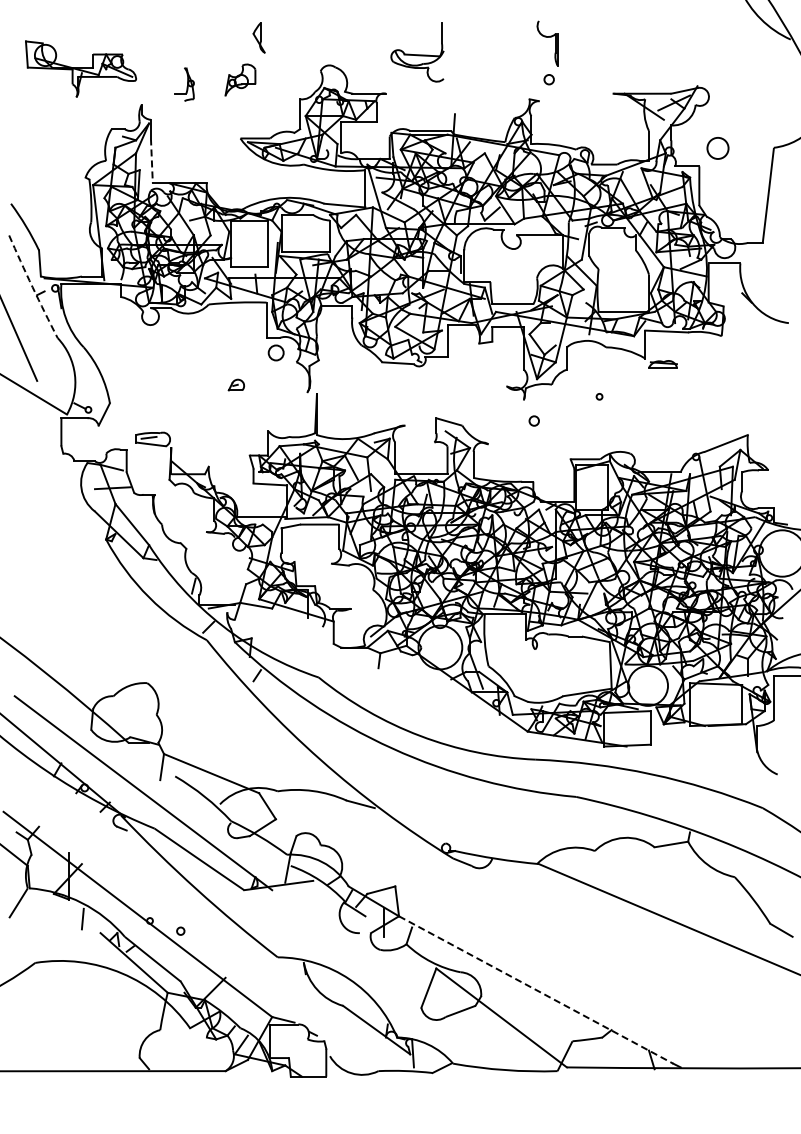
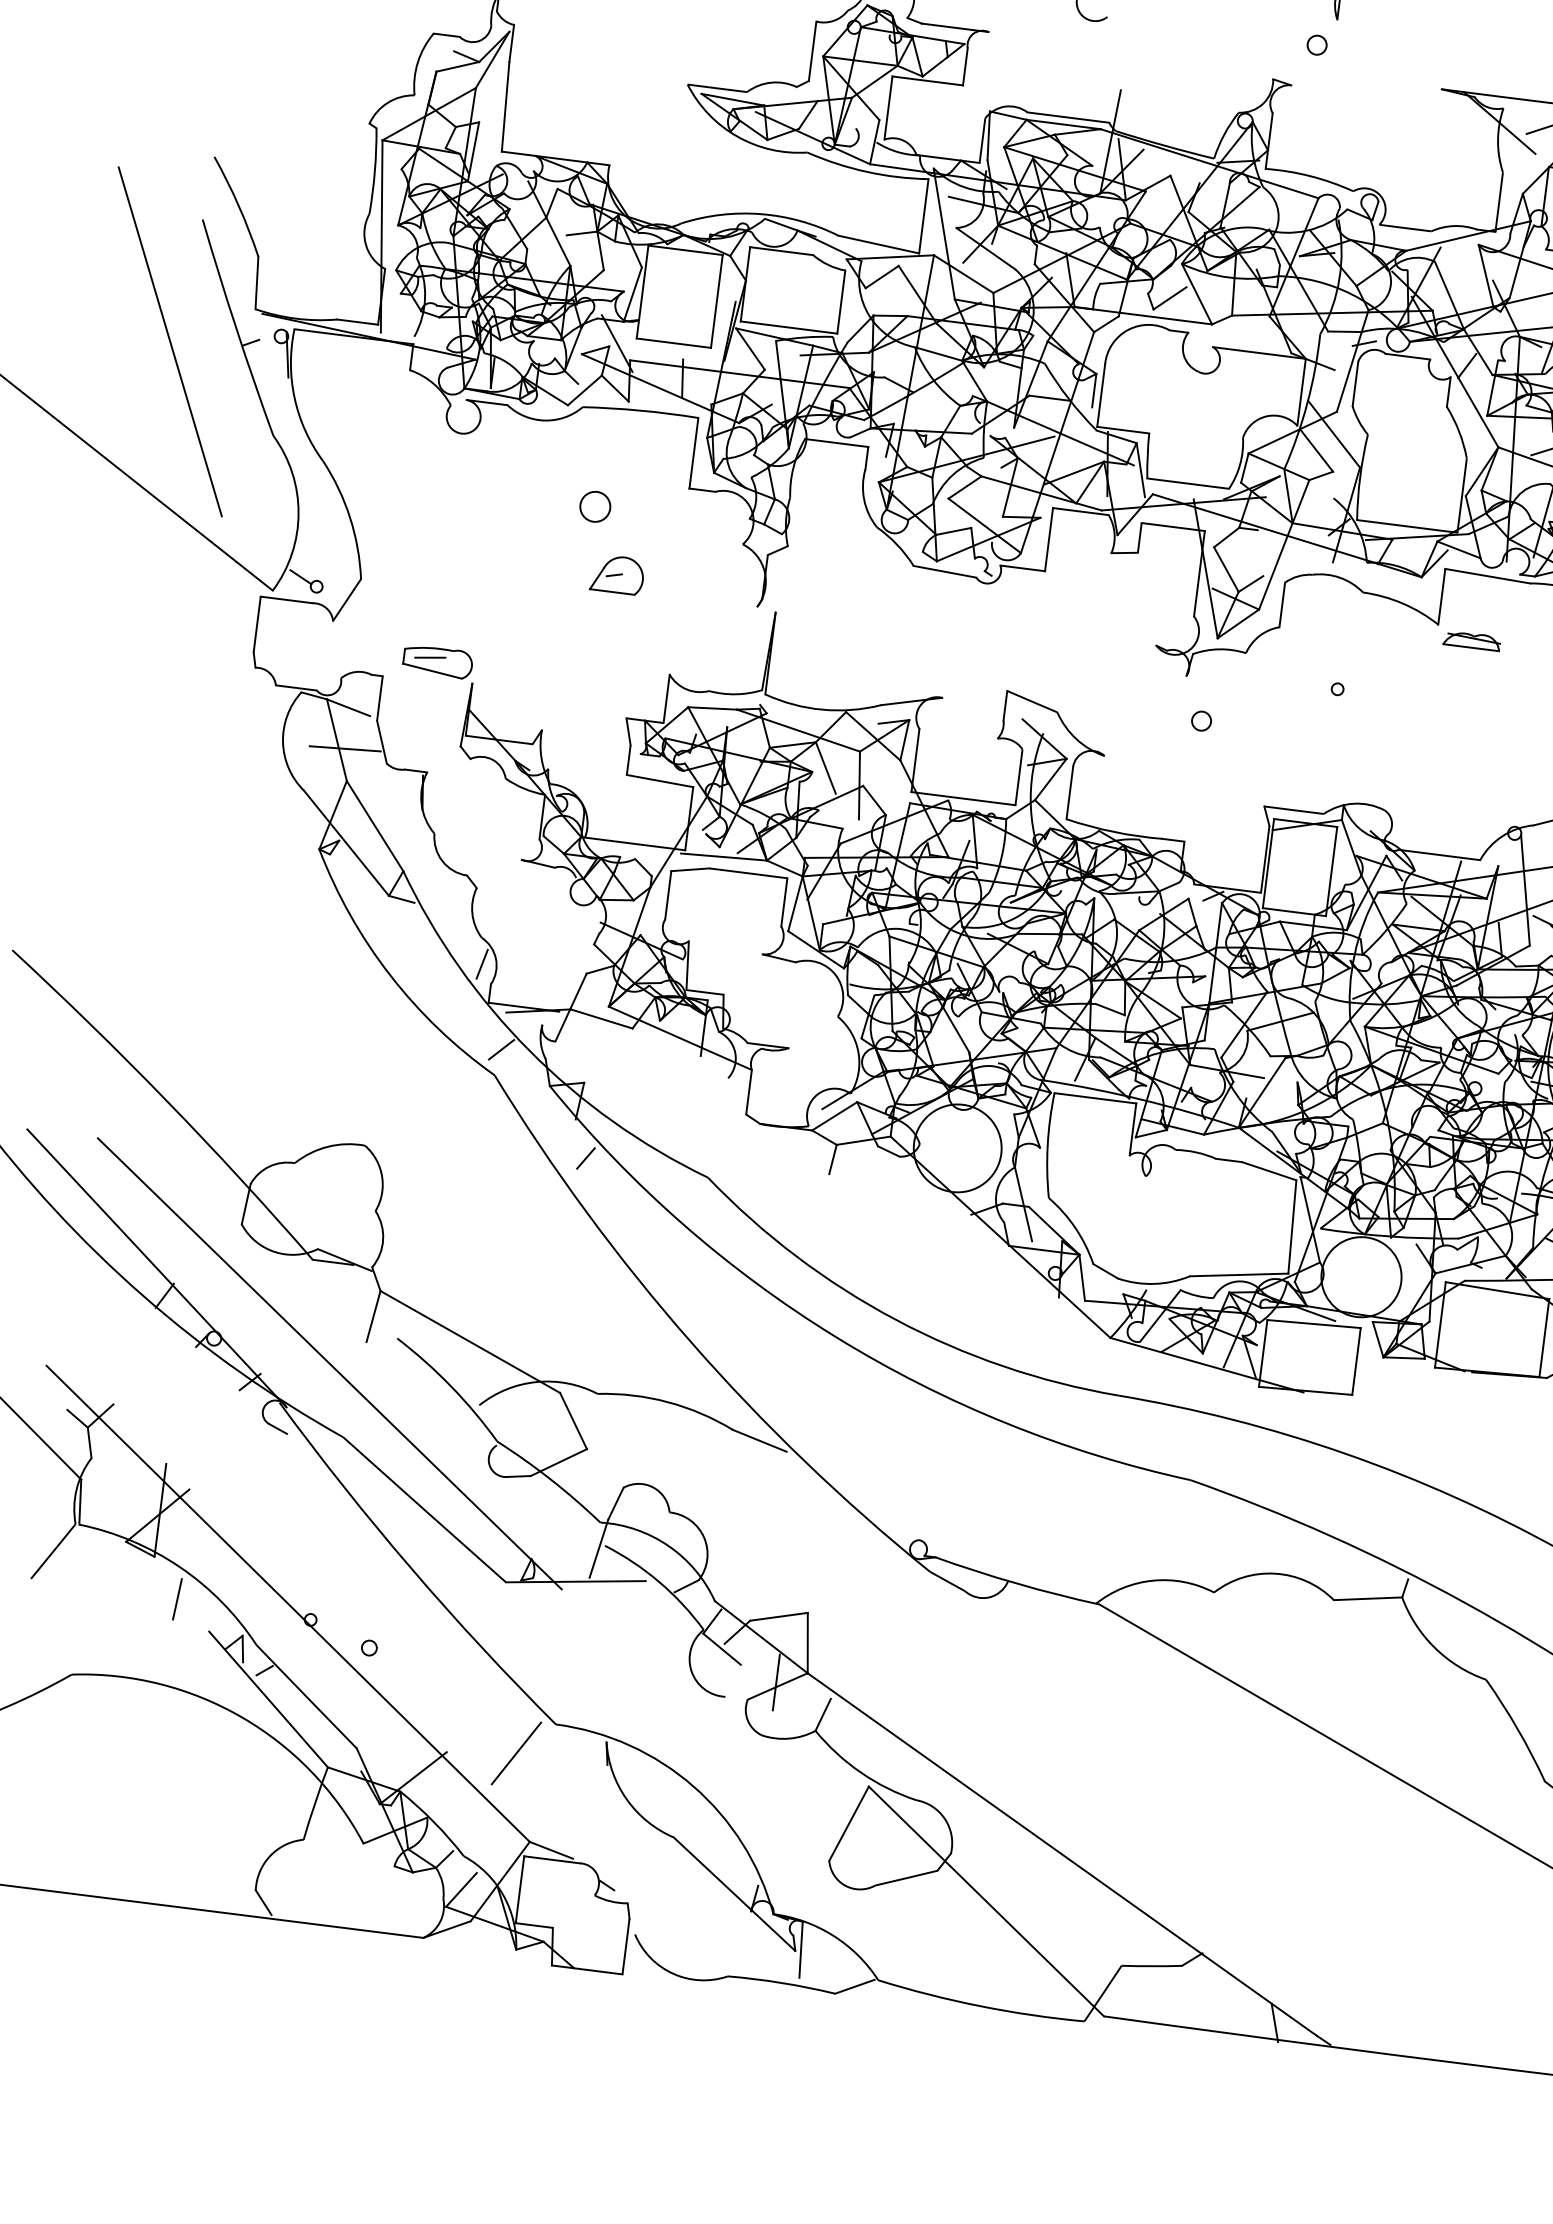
line: (151, 161) -> (504, 108), dashed -> solid
arc: (32, 287) -> (236, 328), dashed -> solid
circle: (275, 352) -> (594, 505), moved
part: (236, 384) -> (617, 573), size x1.67
line: (259, 973) -> (515, 1752), added
line: (536, 989) -> (1063, 1853), dashed -> solid

